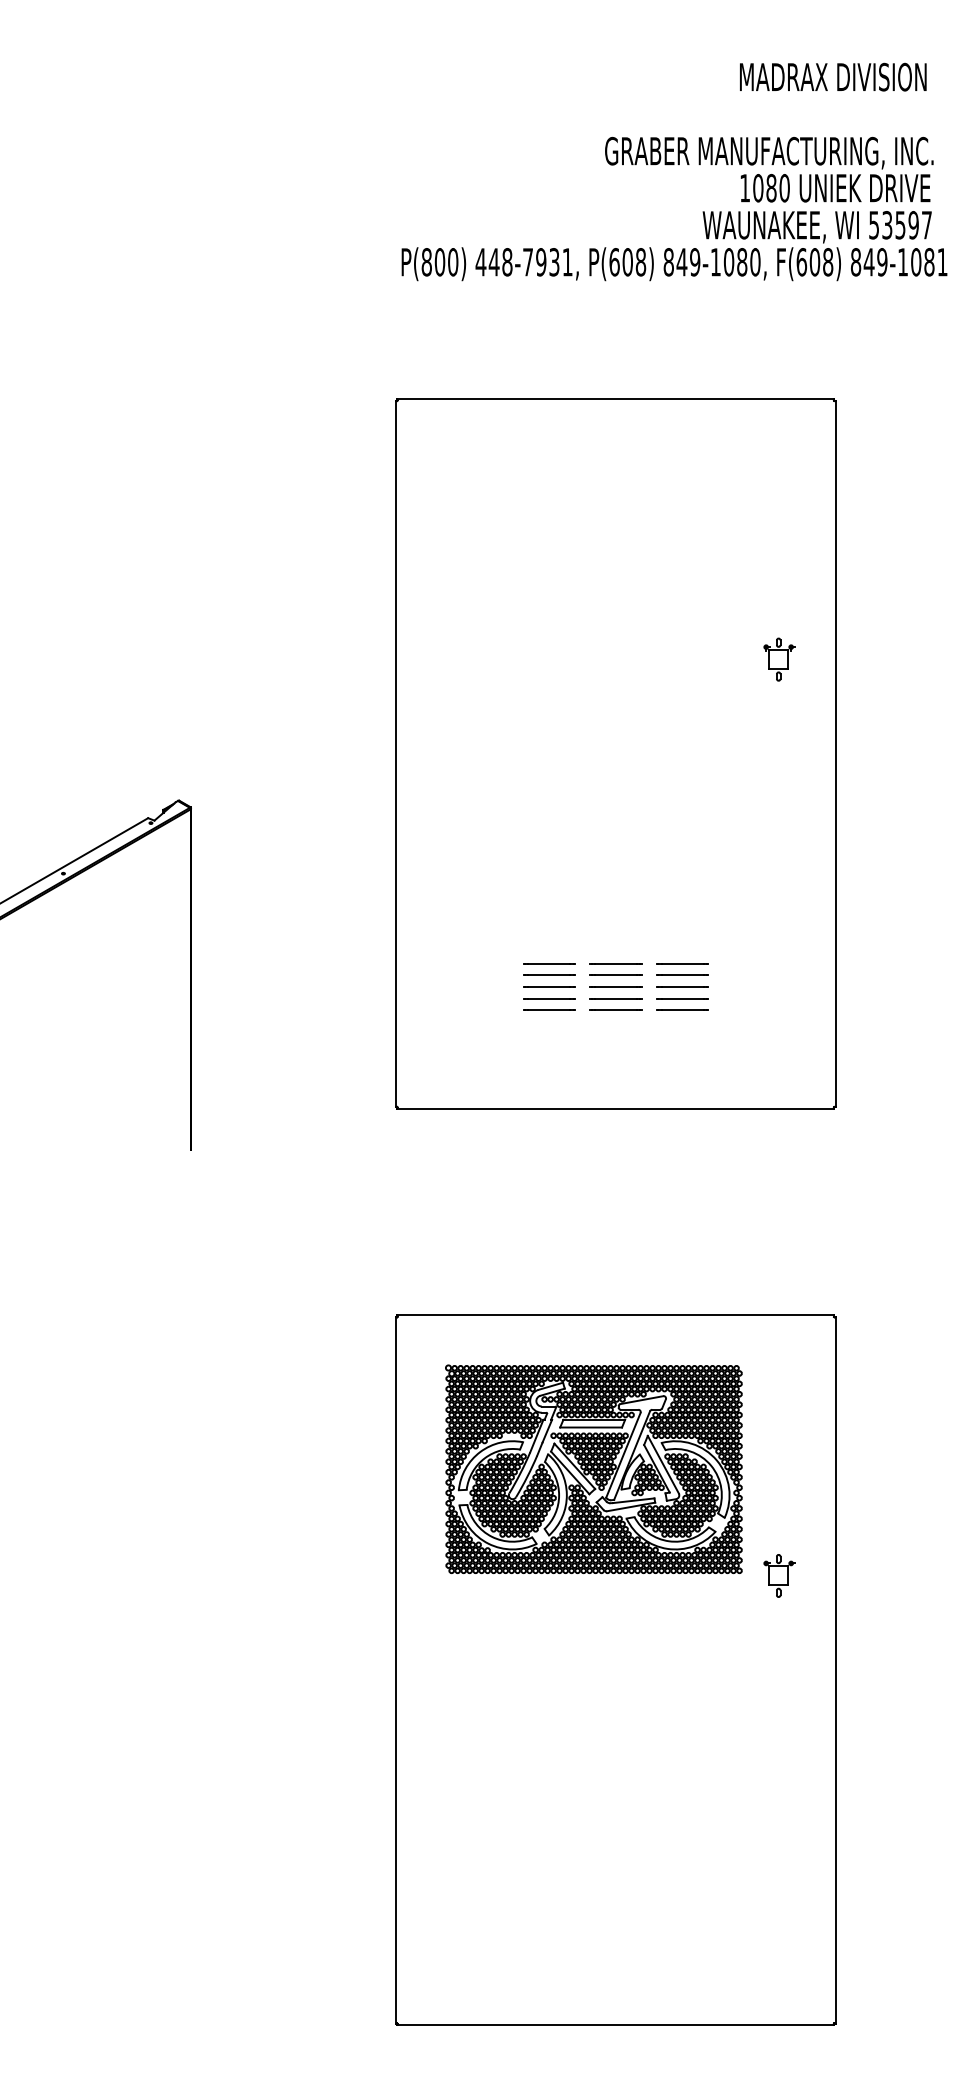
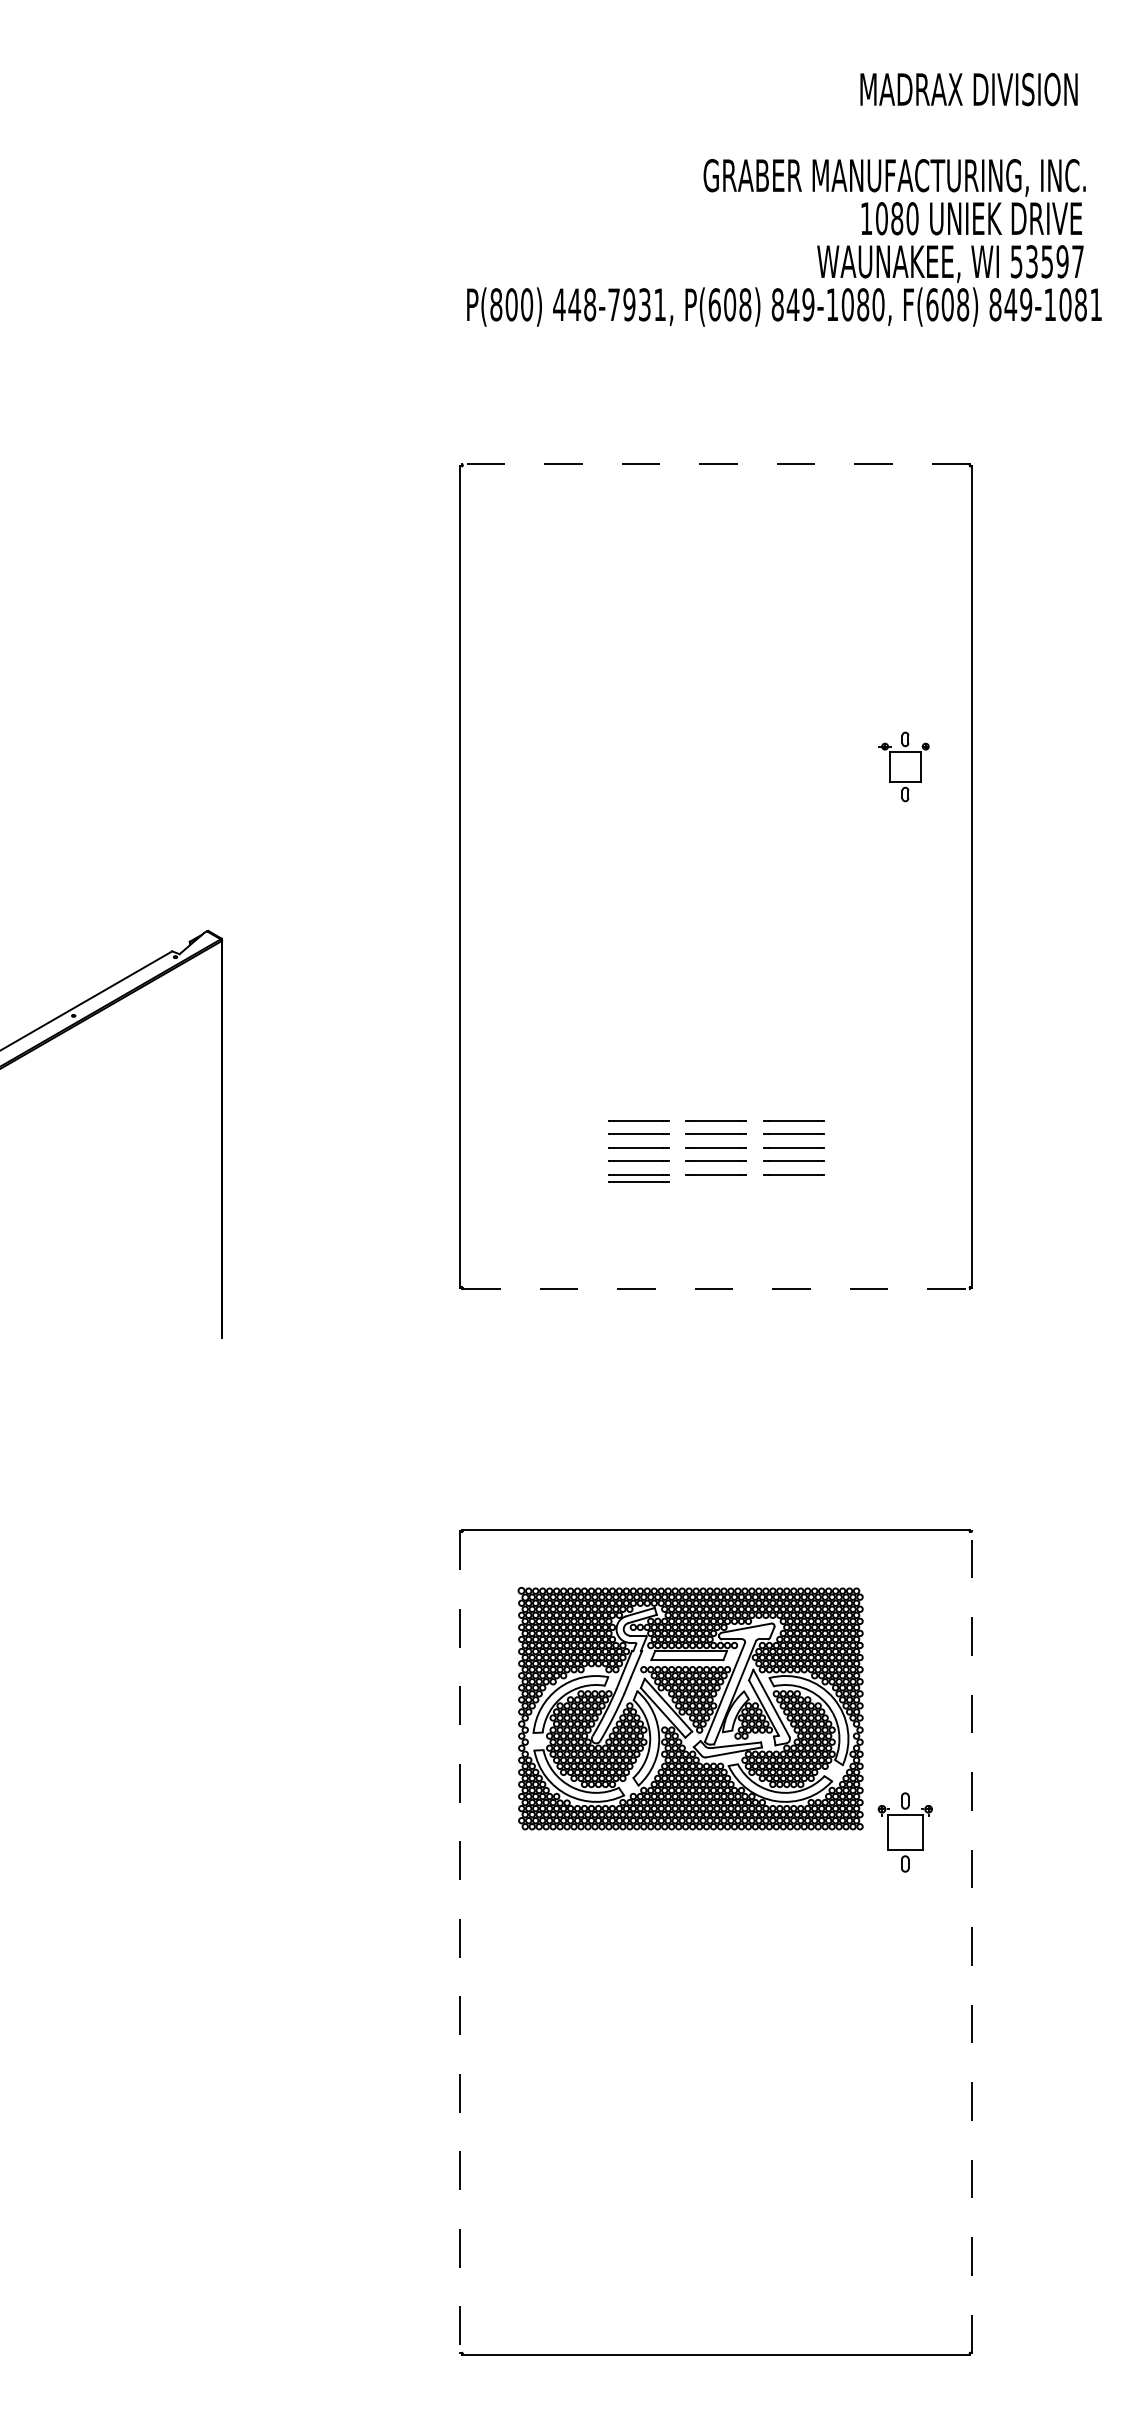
line: (615, 398) -> (715, 463), solid -> dashed
part: (778, 659) -> (905, 766), size x1.4
line: (549, 1016) -> (638, 1181), added
line: (616, 1108) -> (716, 1289), solid -> dashed
part: (778, 1575) -> (905, 1832), size x1.6
line: (396, 1670) -> (460, 1942), solid -> dashed
line: (836, 1670) -> (972, 1942), solid -> dashed

